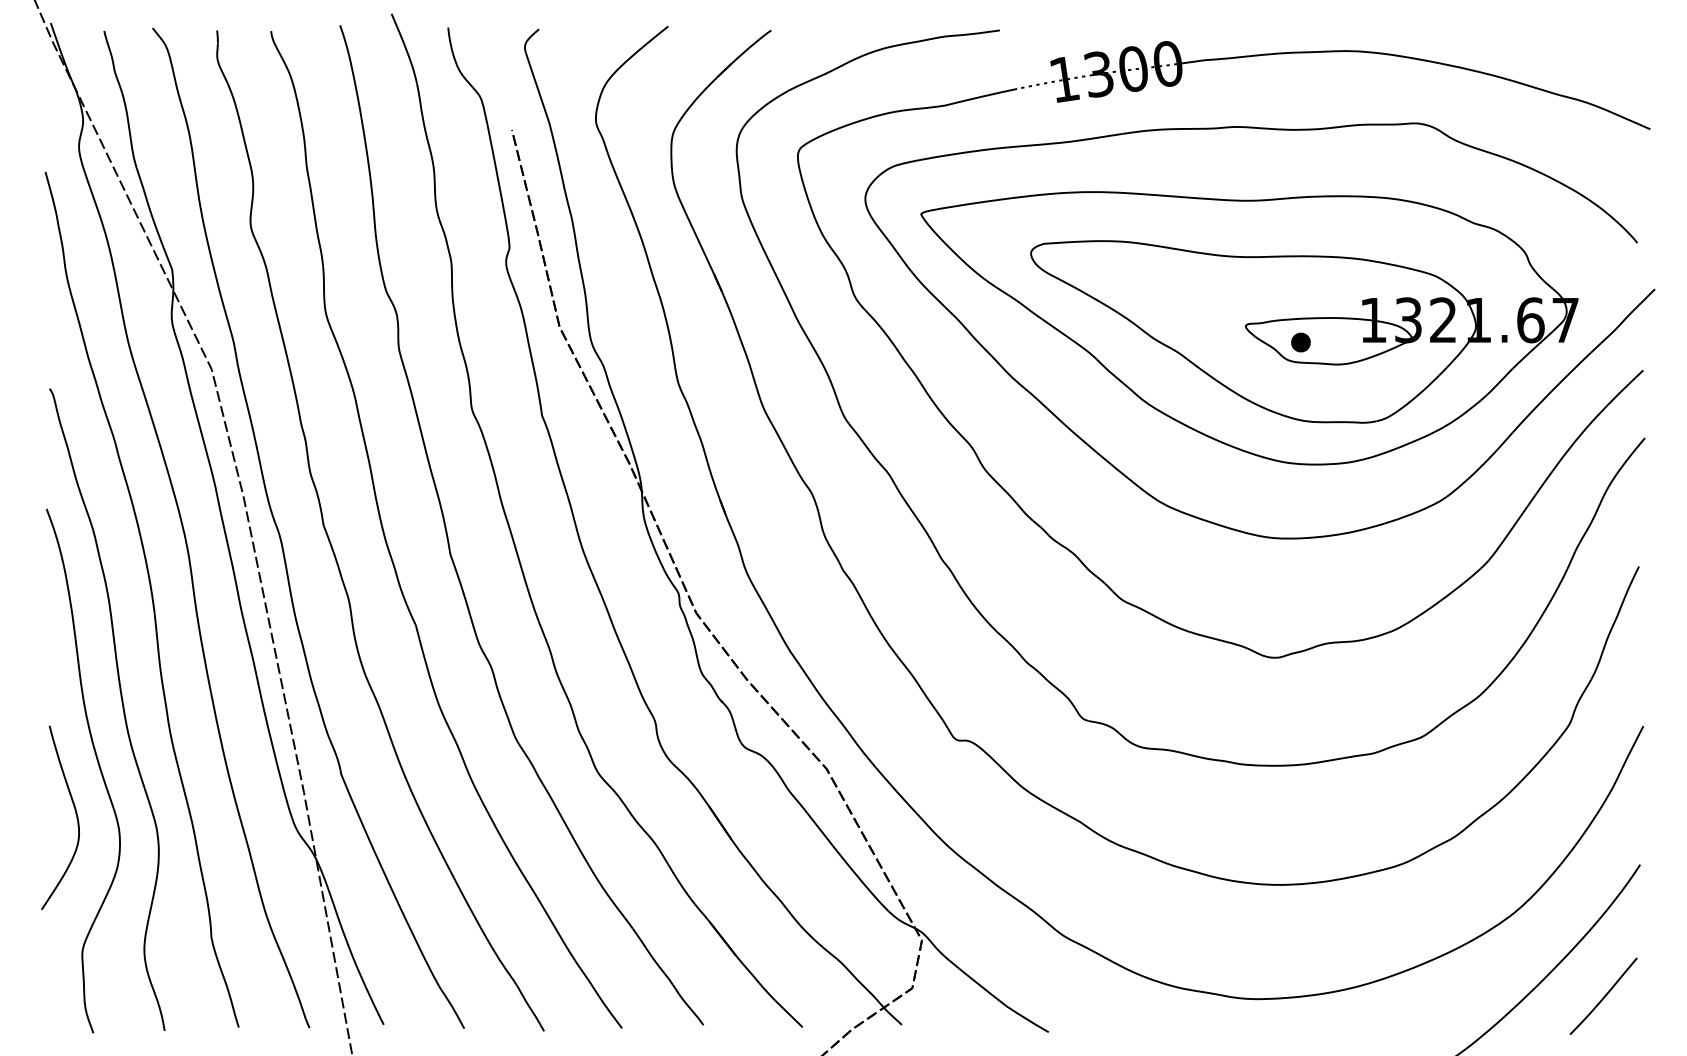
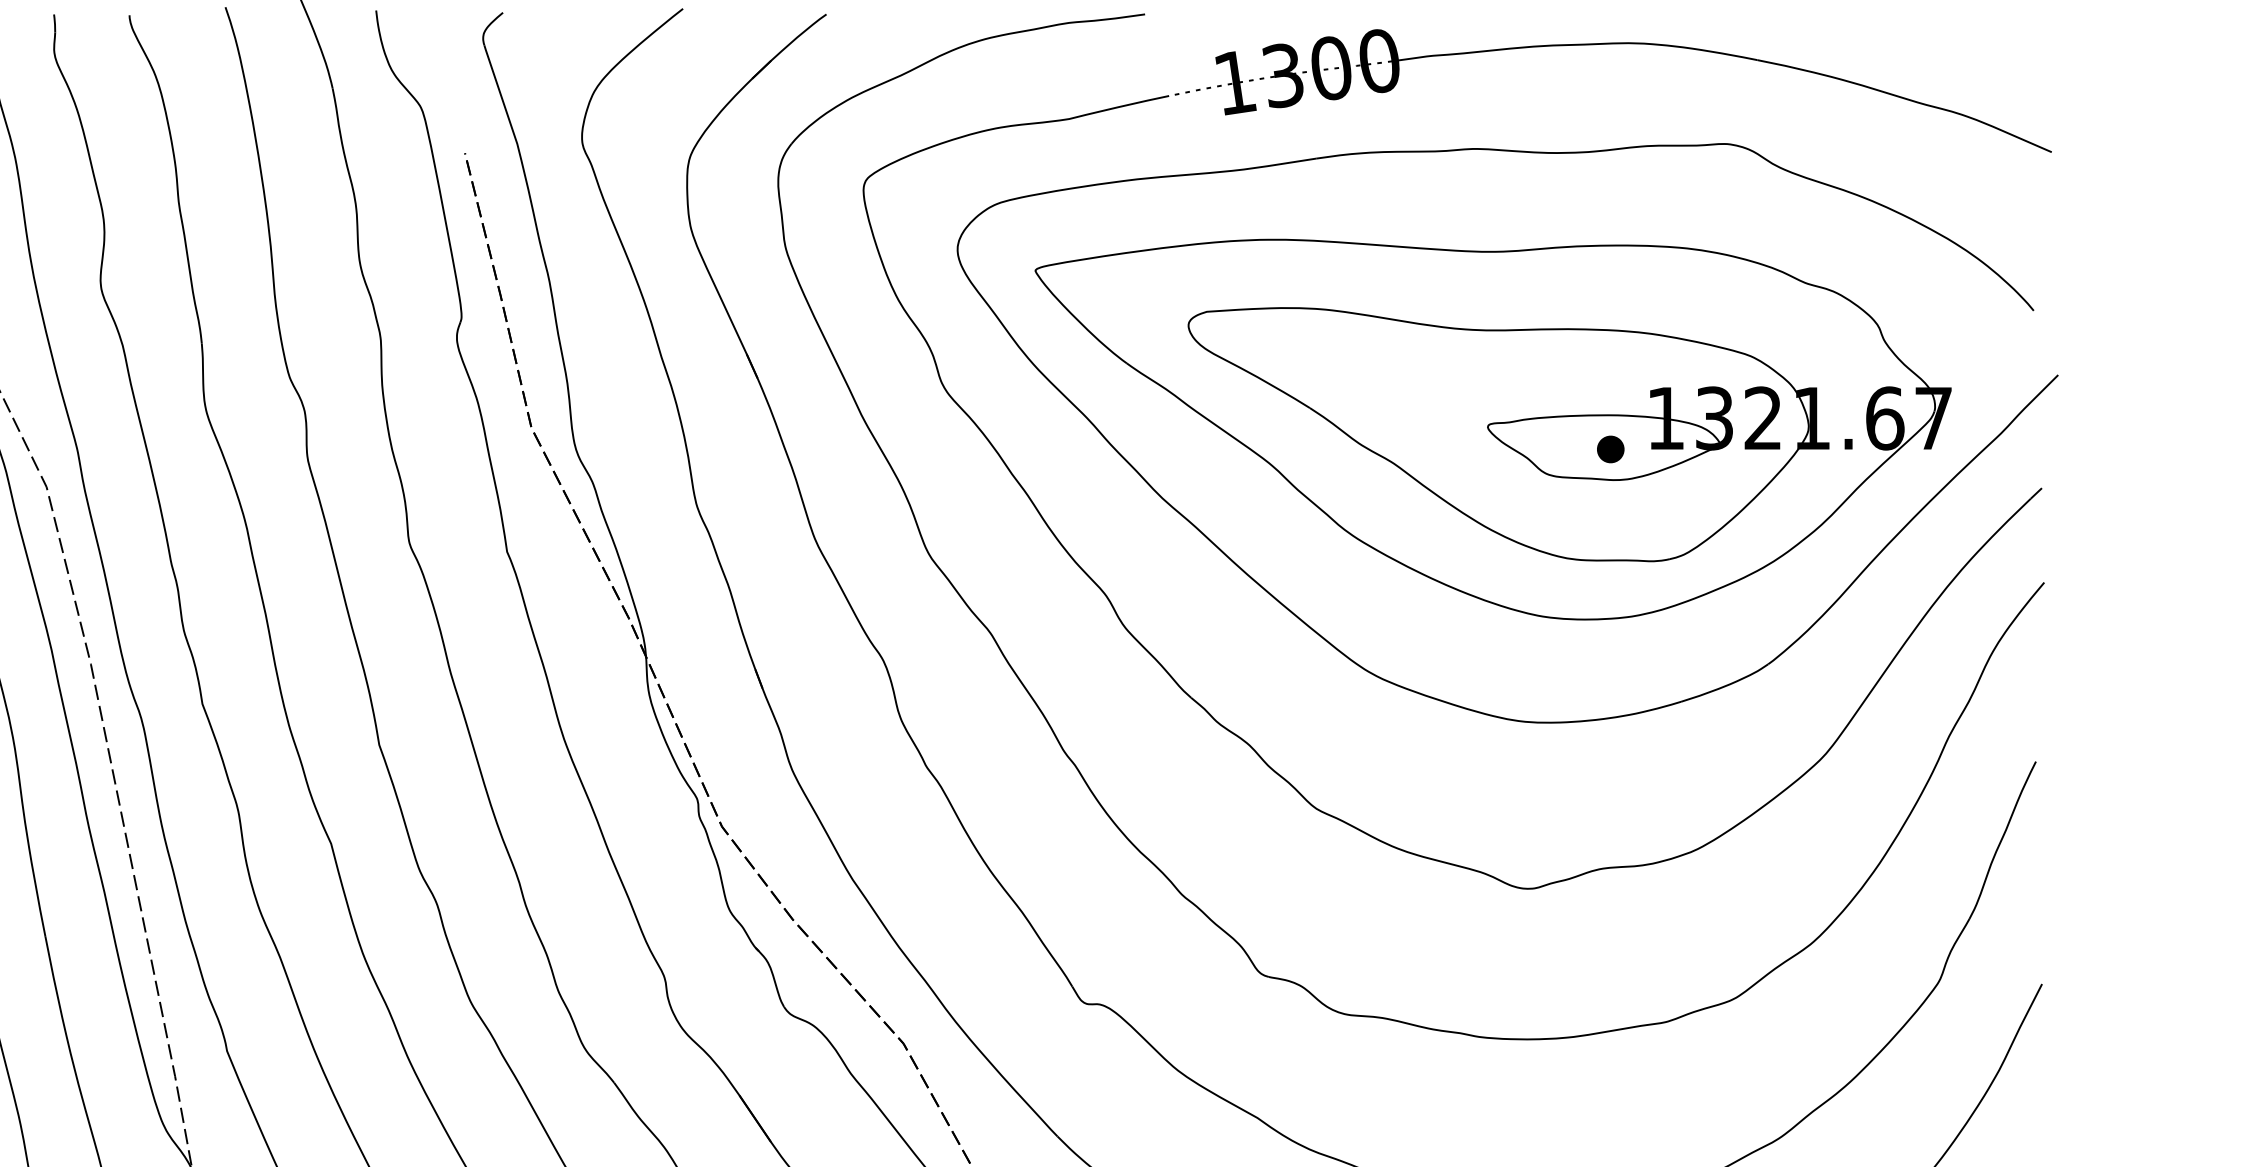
part: (1300, 342) -> (1610, 449), moved

